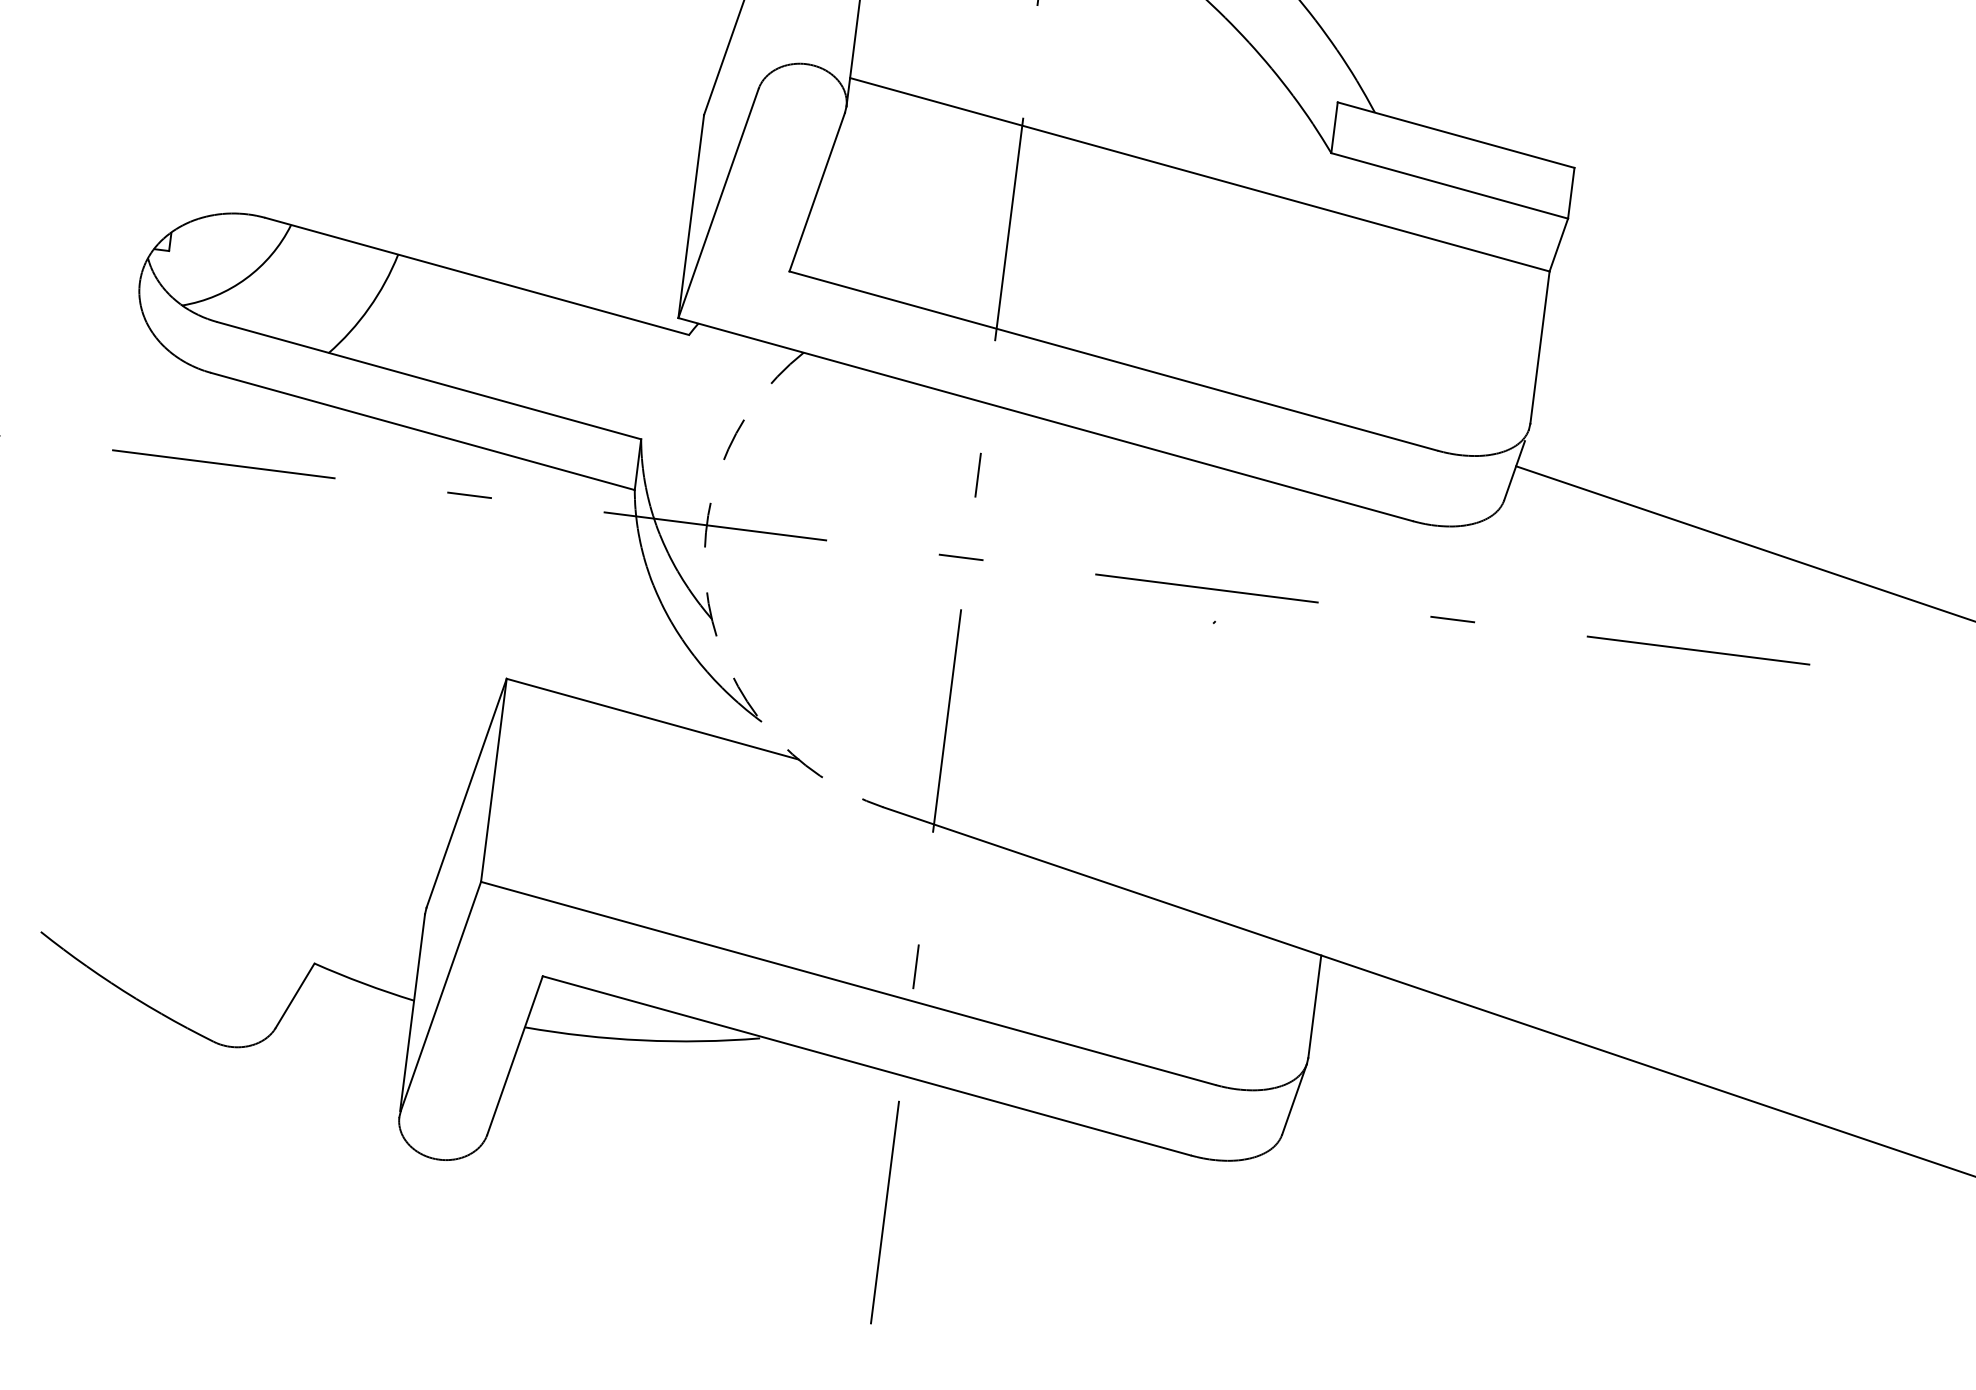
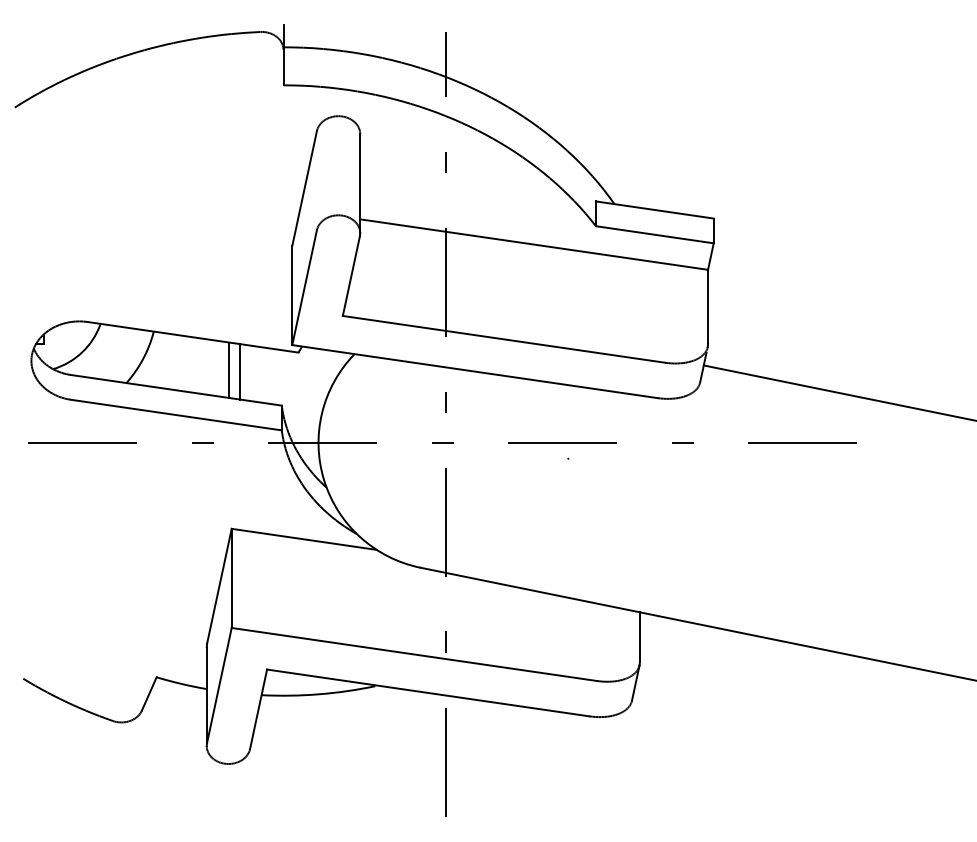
line: (541, 351) -> (228, 369), added
line: (563, 358) -> (239, 371), added
arc: (709, 603) -> (324, 480), dashed -> solid

